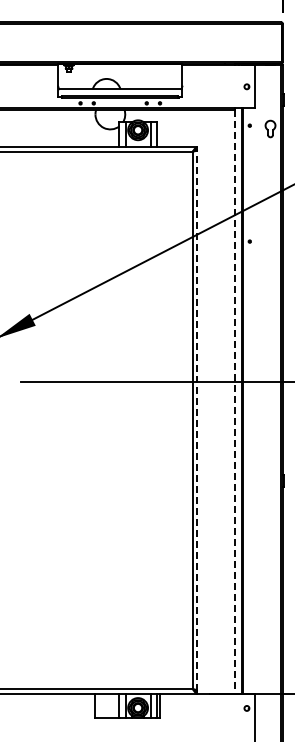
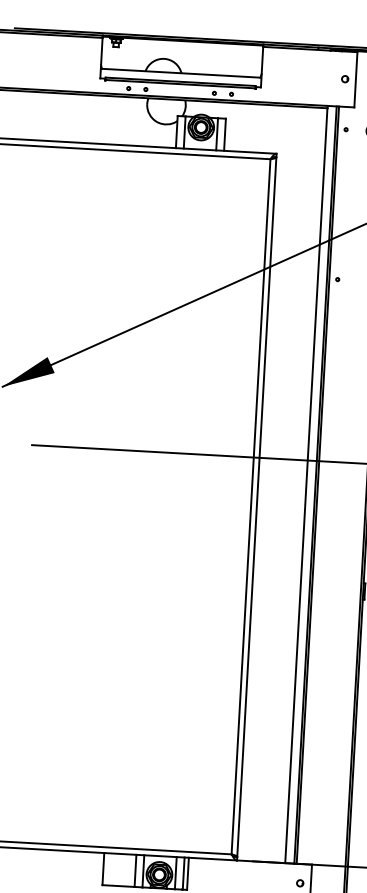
line: (234, 401) -> (306, 485), dashed -> solid
line: (197, 419) -> (257, 505), dashed -> solid

